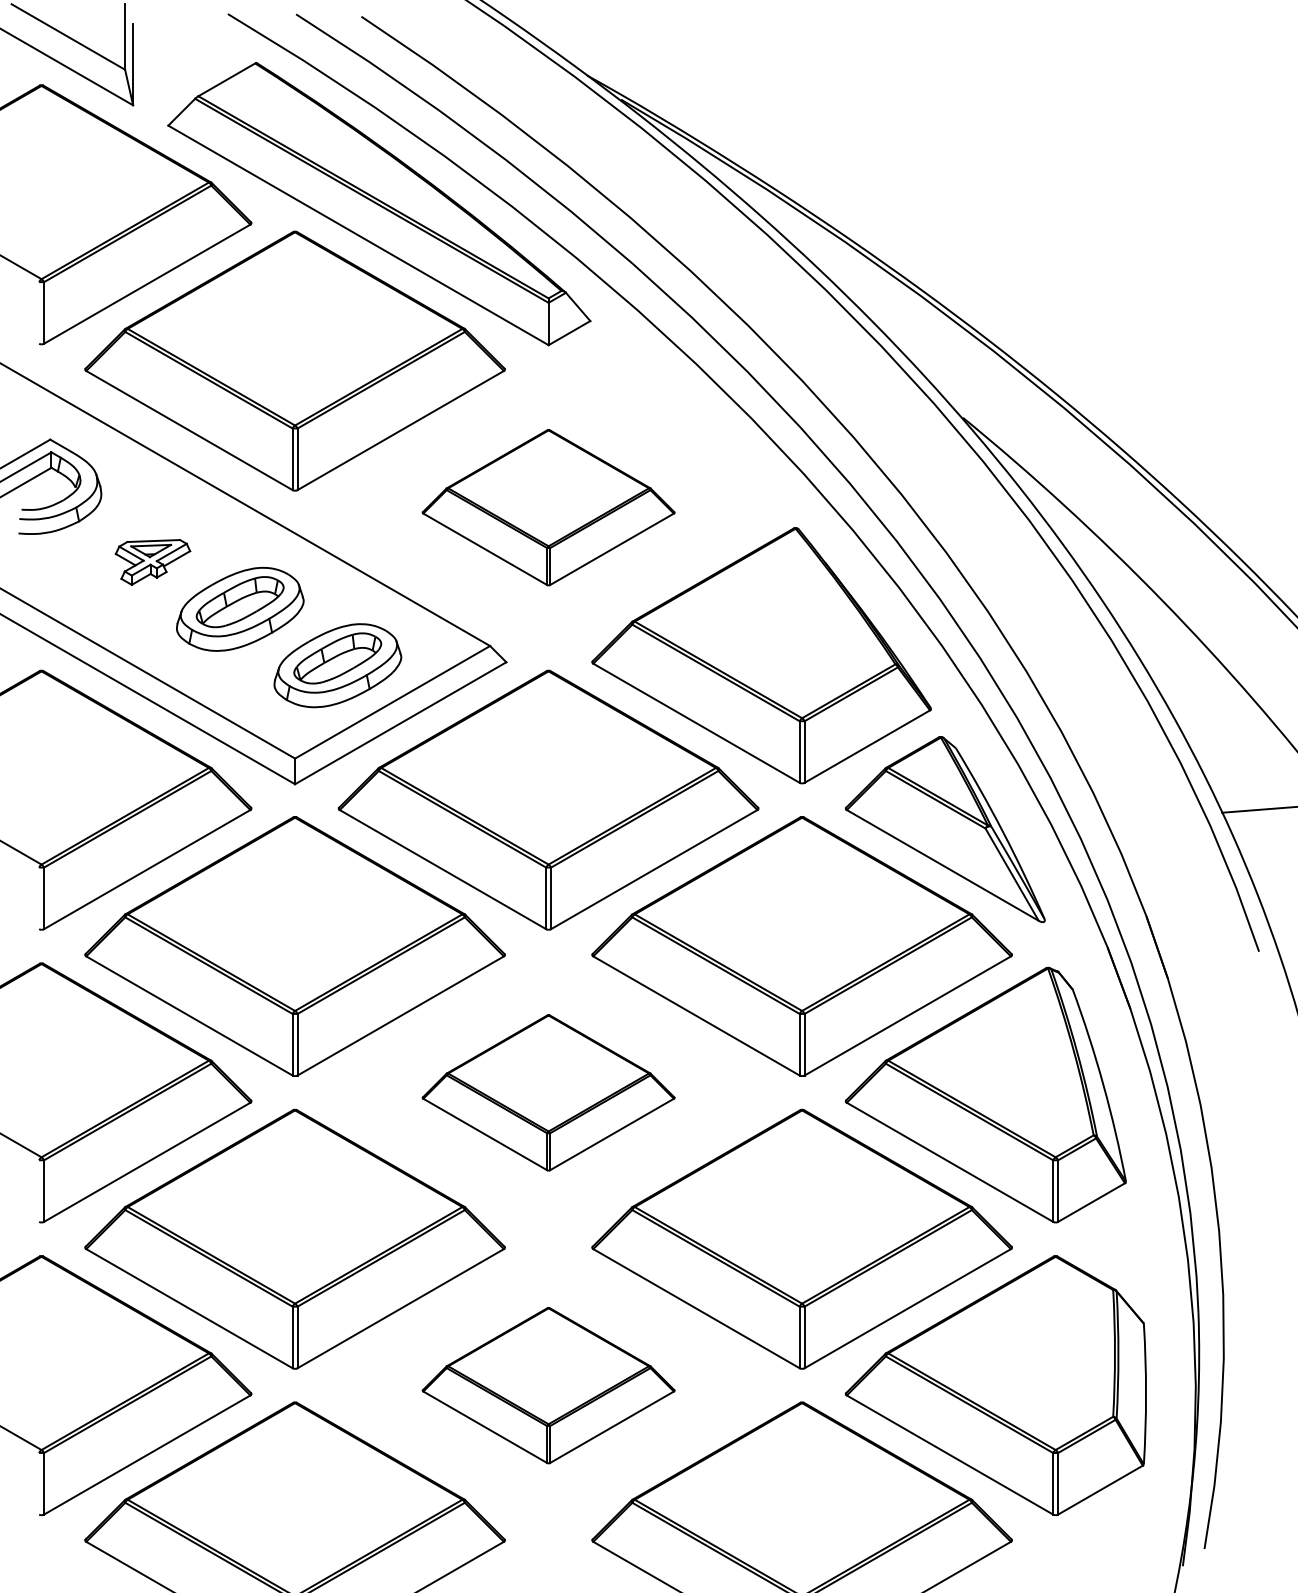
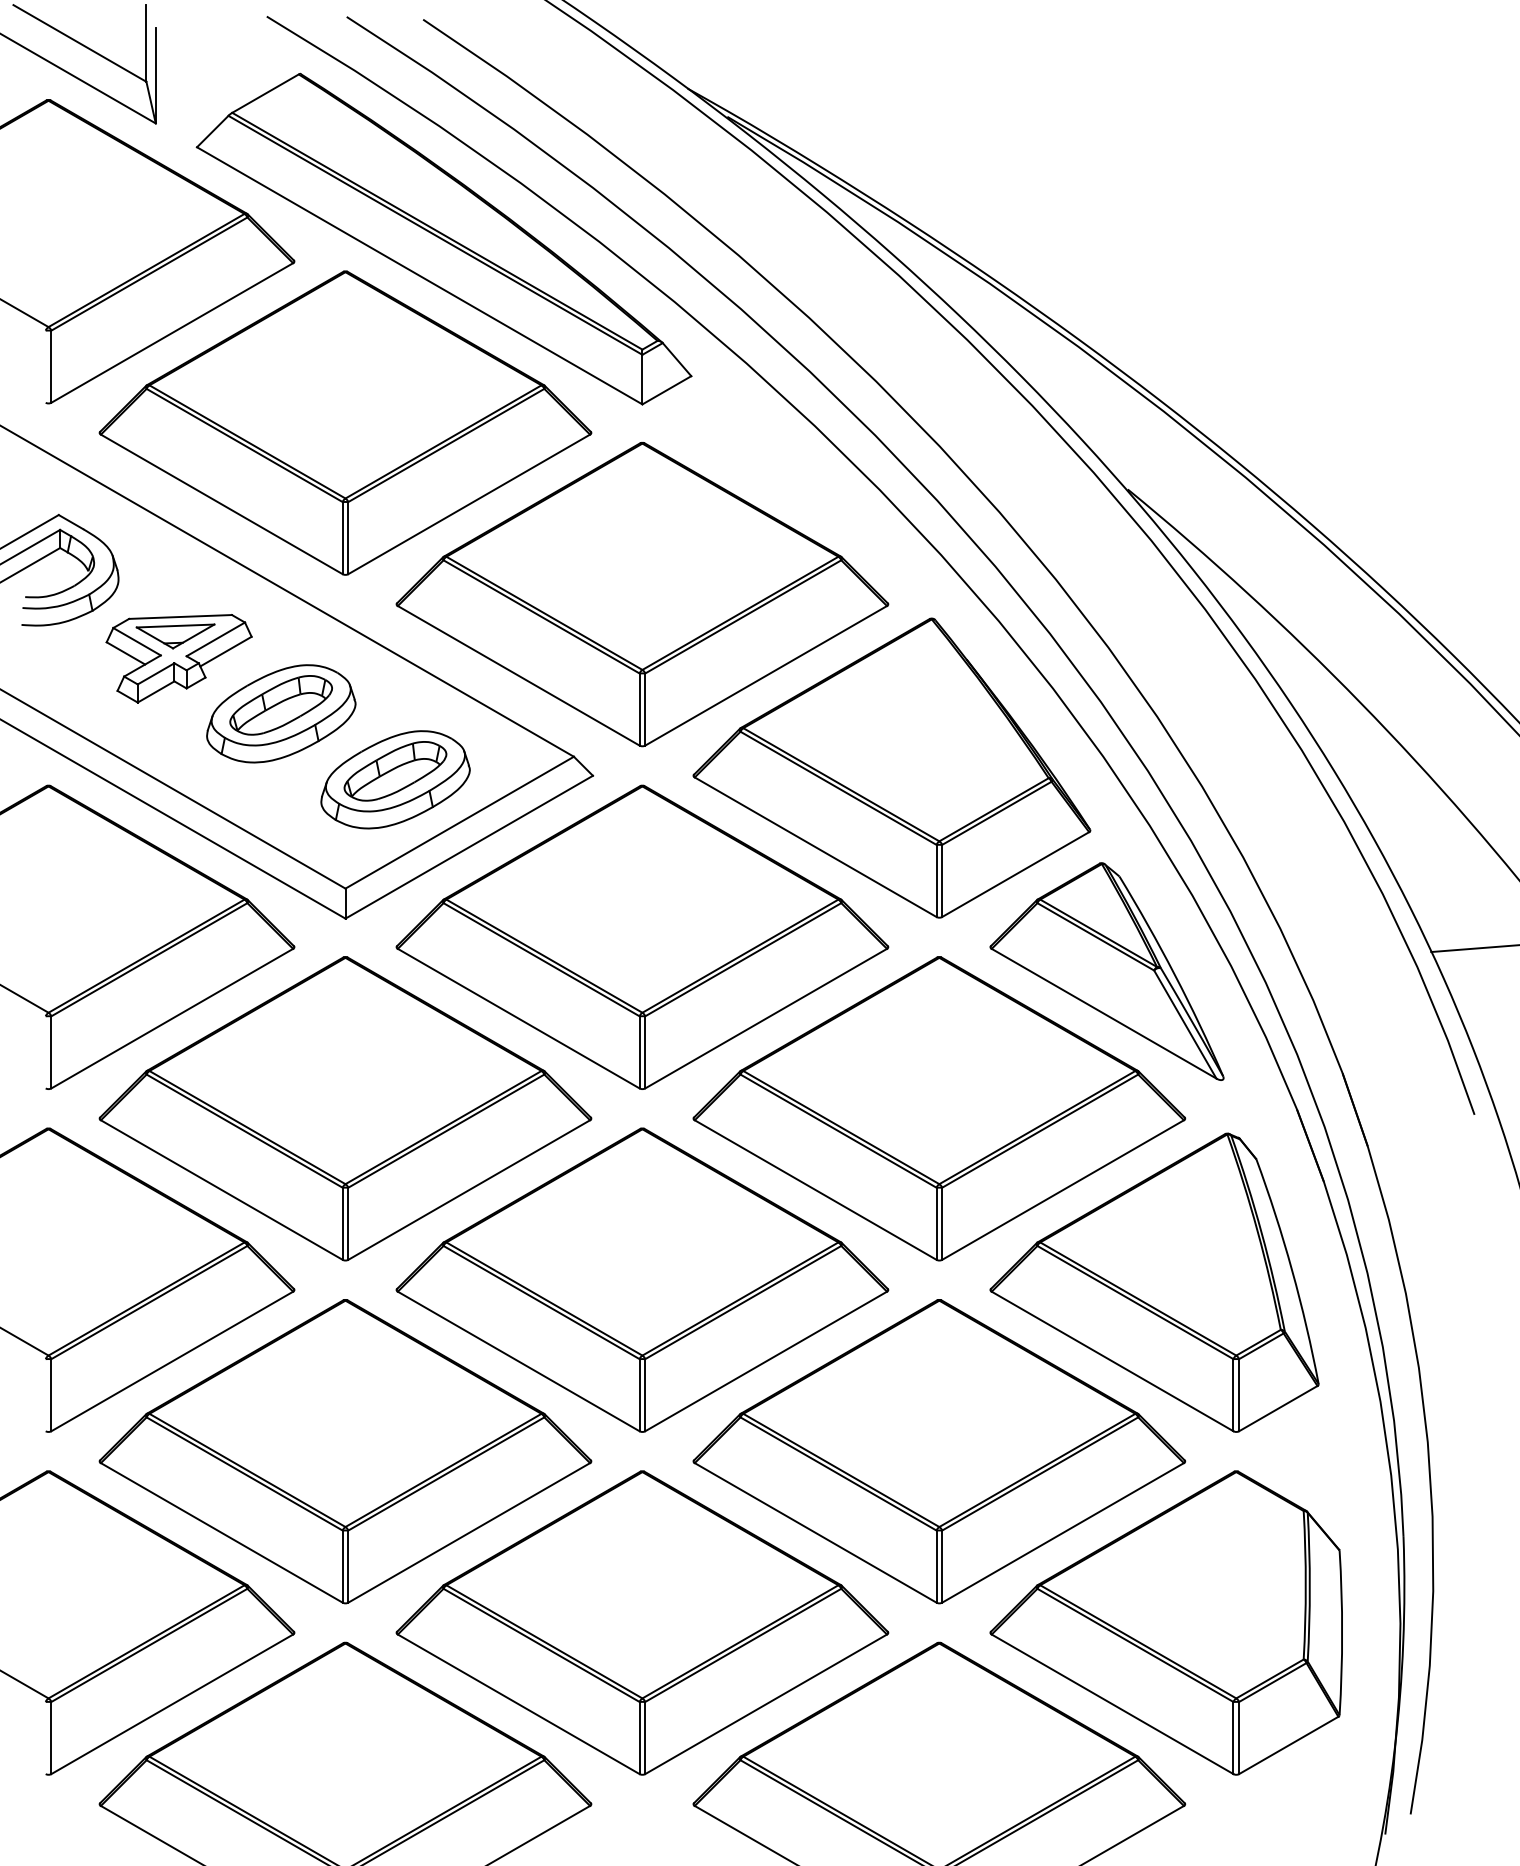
part: (548, 507) -> (642, 594), size x1.67
part: (152, 562) -> (178, 658), size x1.67
part: (548, 1092) -> (642, 1279), size x1.67
part: (548, 1385) -> (642, 1622), size x1.67

